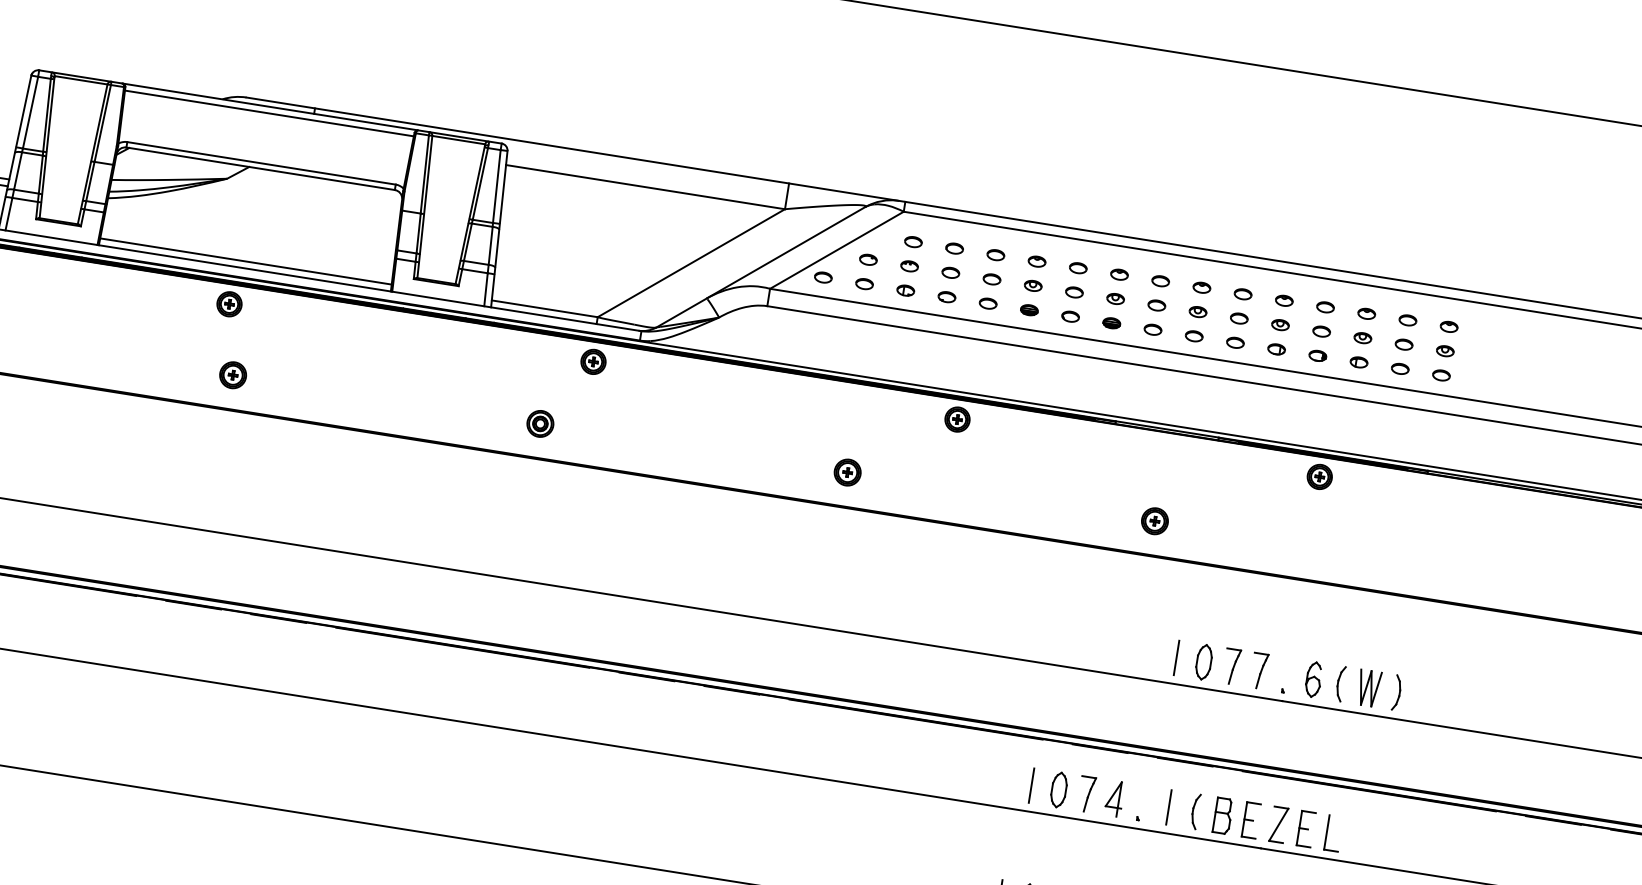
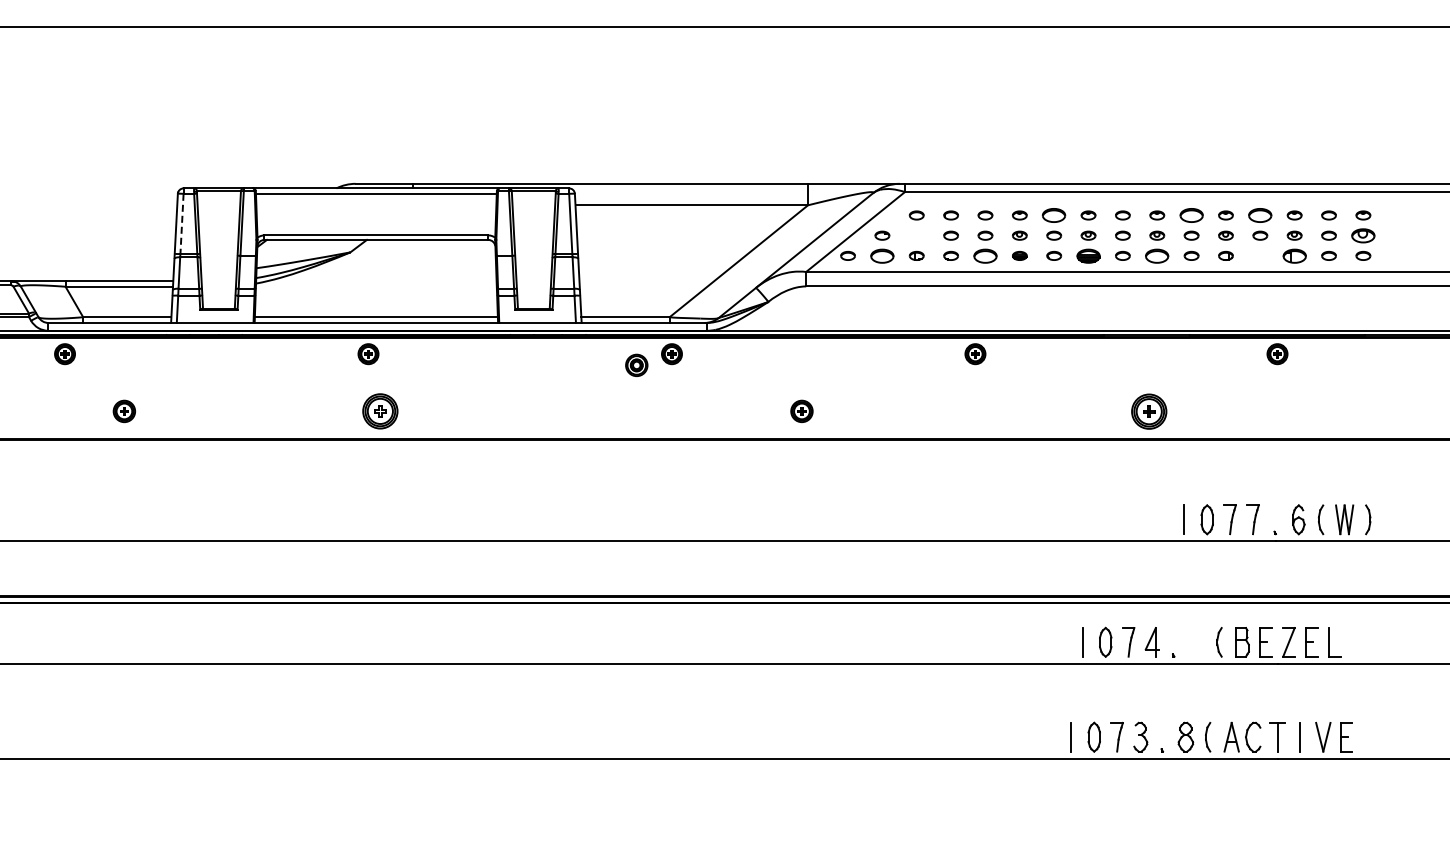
line: (31, 113) -> (182, 224), solid -> dashed
part: (909, 266) -> (916, 235), removed
part: (1078, 268) -> (1054, 215), size x1.6
part: (864, 283) -> (882, 255), size x1.6
part: (1242, 294) -> (1191, 215), size x1.6
part: (988, 303) -> (985, 255), size x1.6
part: (1325, 307) -> (1260, 215), size x1.6
part: (1111, 322) -> (1088, 255), size x1.6
part: (1194, 335) -> (1157, 255), size x1.6
part: (1445, 350) -> (1363, 235), size x1.6
part: (1318, 355) -> (1260, 255), removed
part: (1358, 361) -> (1294, 255), size x1.6
part: (233, 375) -> (380, 411), size x1.6
part: (540, 423) -> (636, 365), moved
part: (847, 471) -> (801, 410), moved
part: (1154, 520) -> (1148, 410), size x1.6
line: (1169, 807) -> (1197, 642), removed

